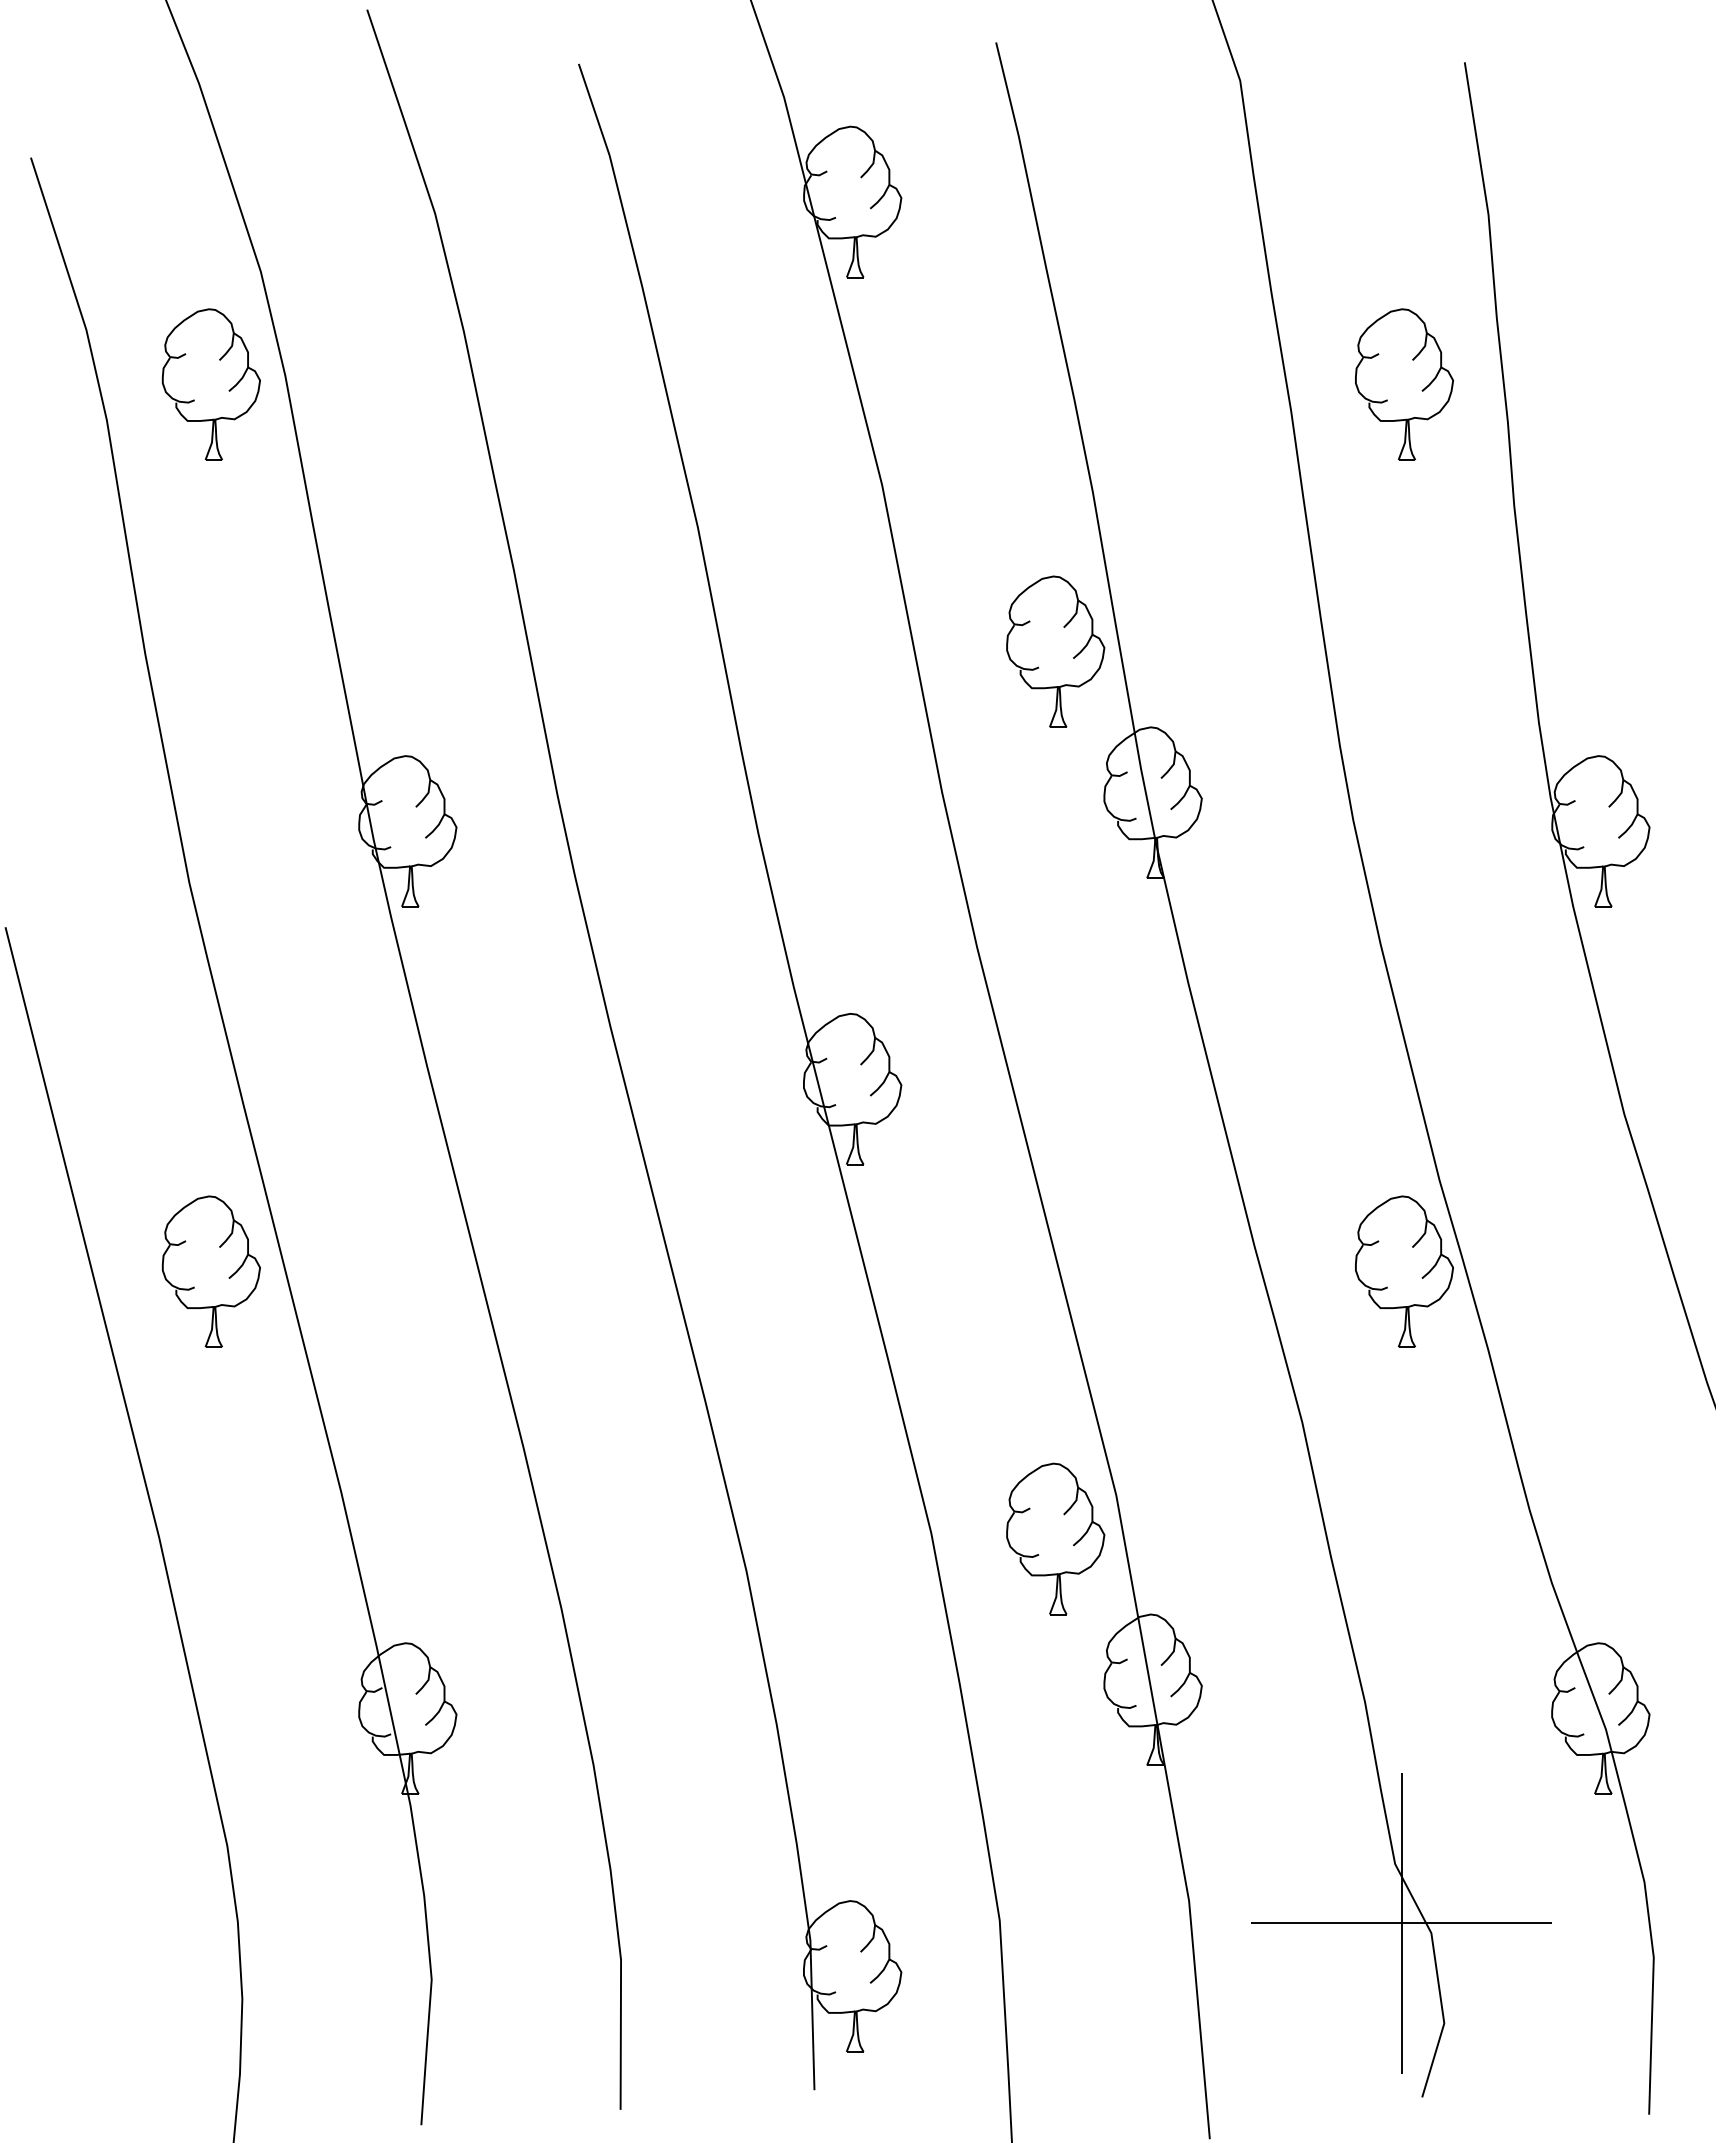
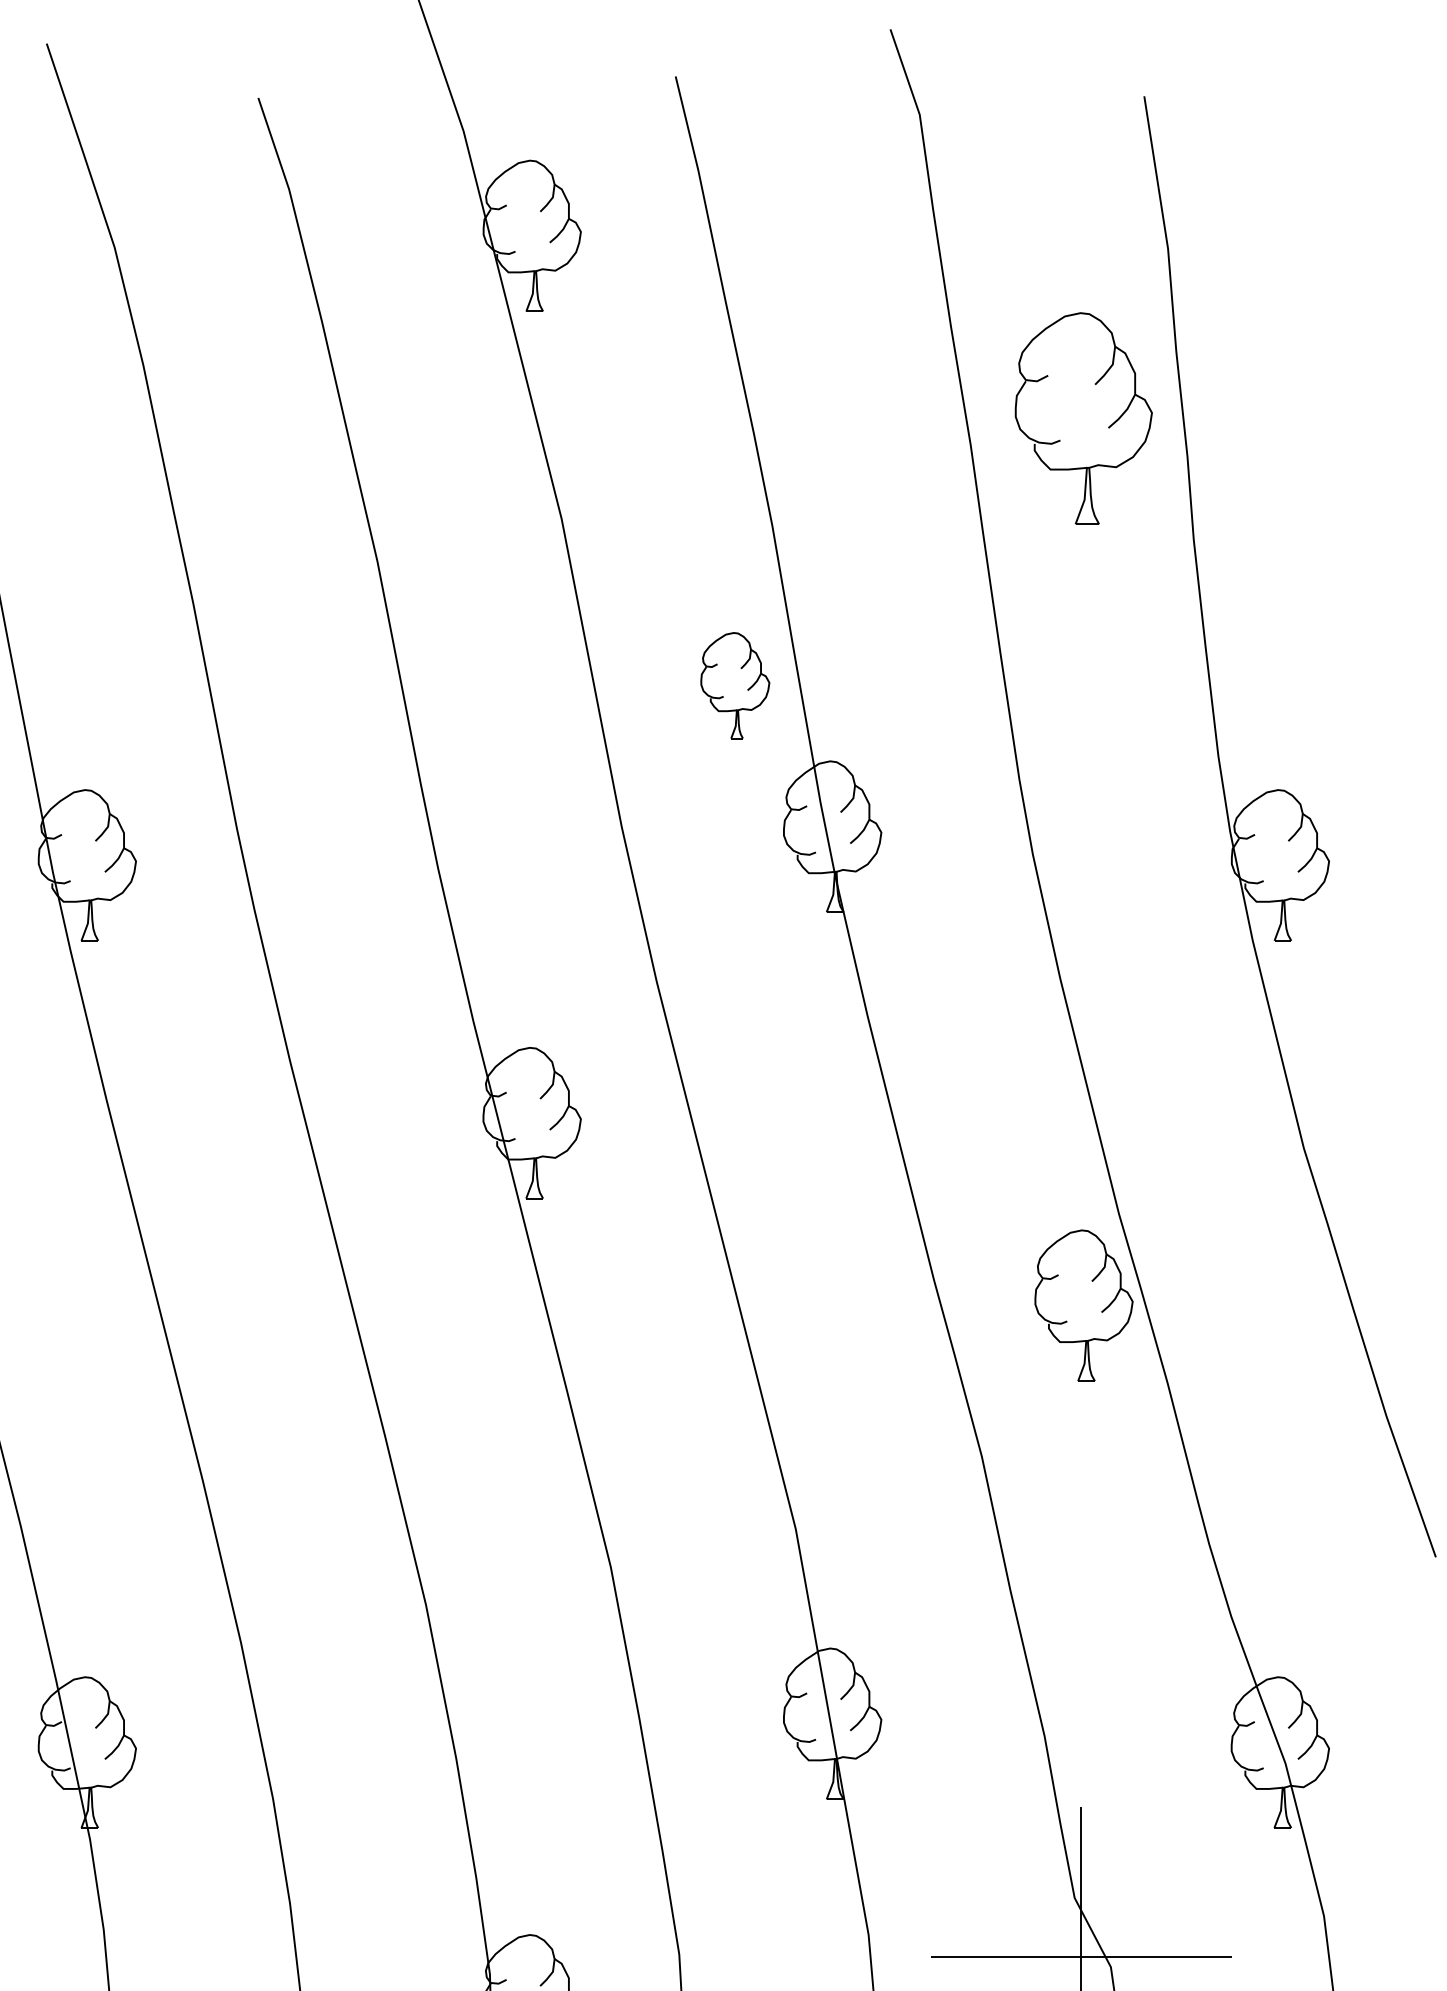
part: (1404, 384) -> (1084, 418), size x1.4
part: (1055, 651) -> (735, 685), size x0.7
part: (1055, 1538) -> (735, 1572), removed

